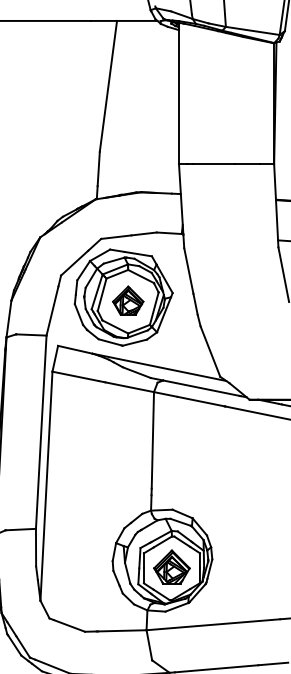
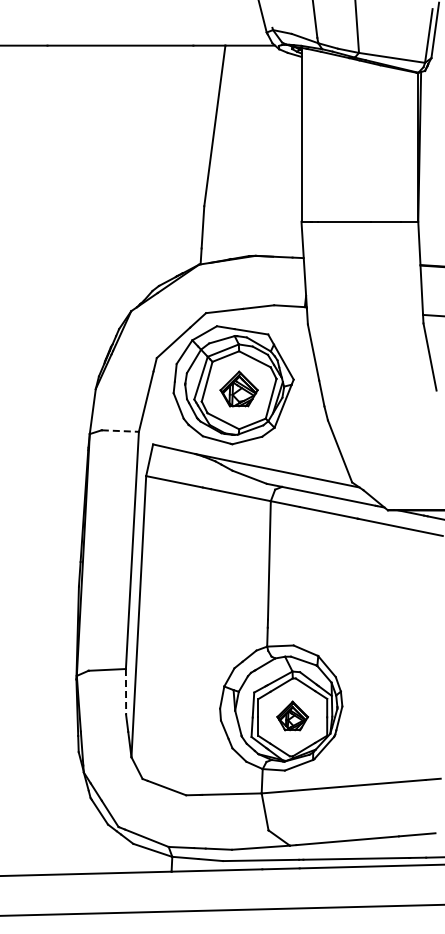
line: (31, 335) -> (120, 431), solid -> dashed
line: (36, 548) -> (126, 692), solid -> dashed
part: (171, 566) -> (292, 715), size x0.7

